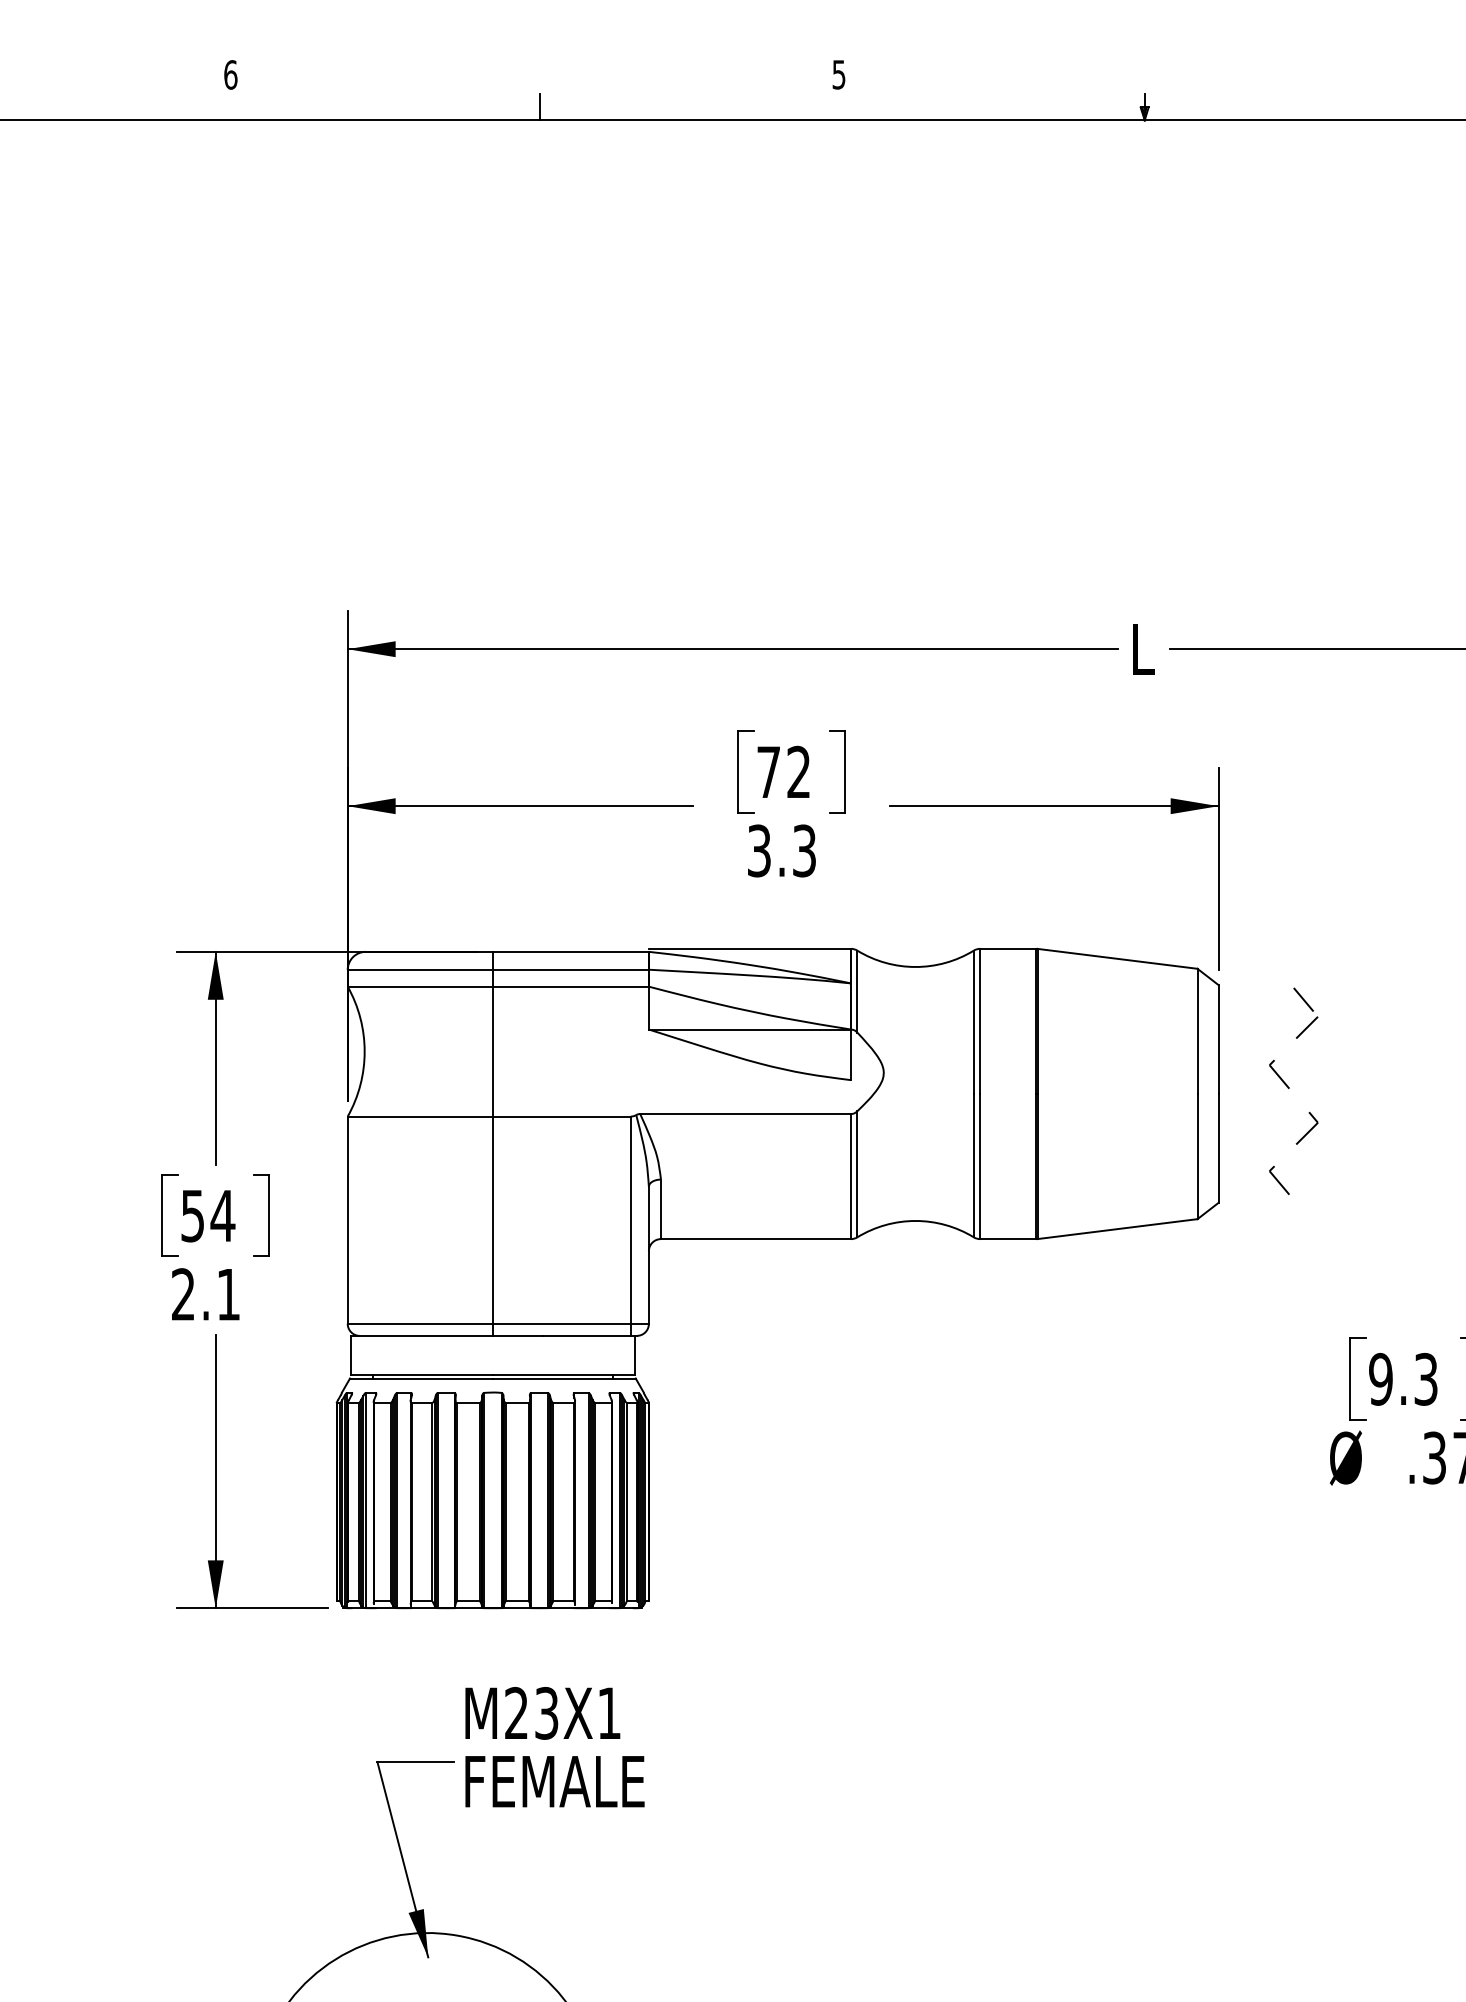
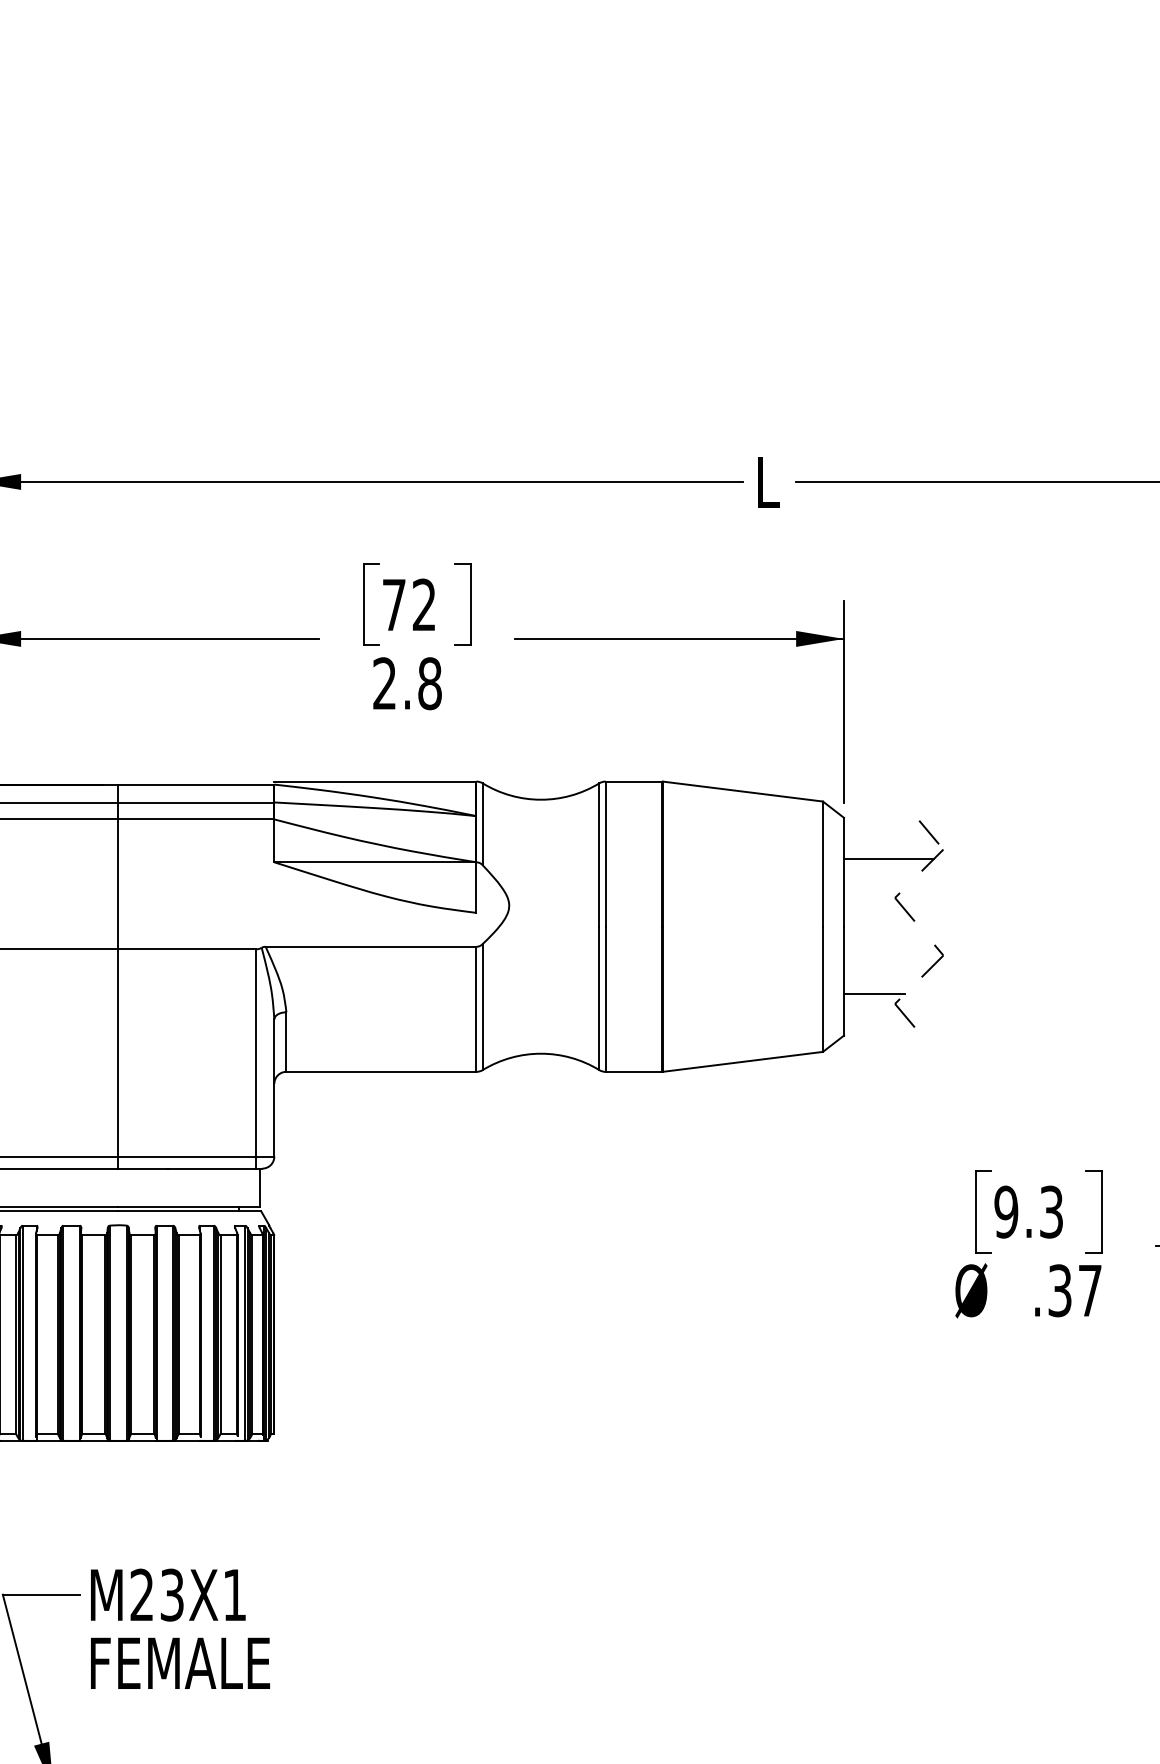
text: (781, 850) -> (406, 683), 3.3 -> 2.8
line: (1263, 1026) -> (888, 859), added
line: (1248, 1161) -> (873, 994), added
text: (554, 1747) -> (179, 1629), moved

